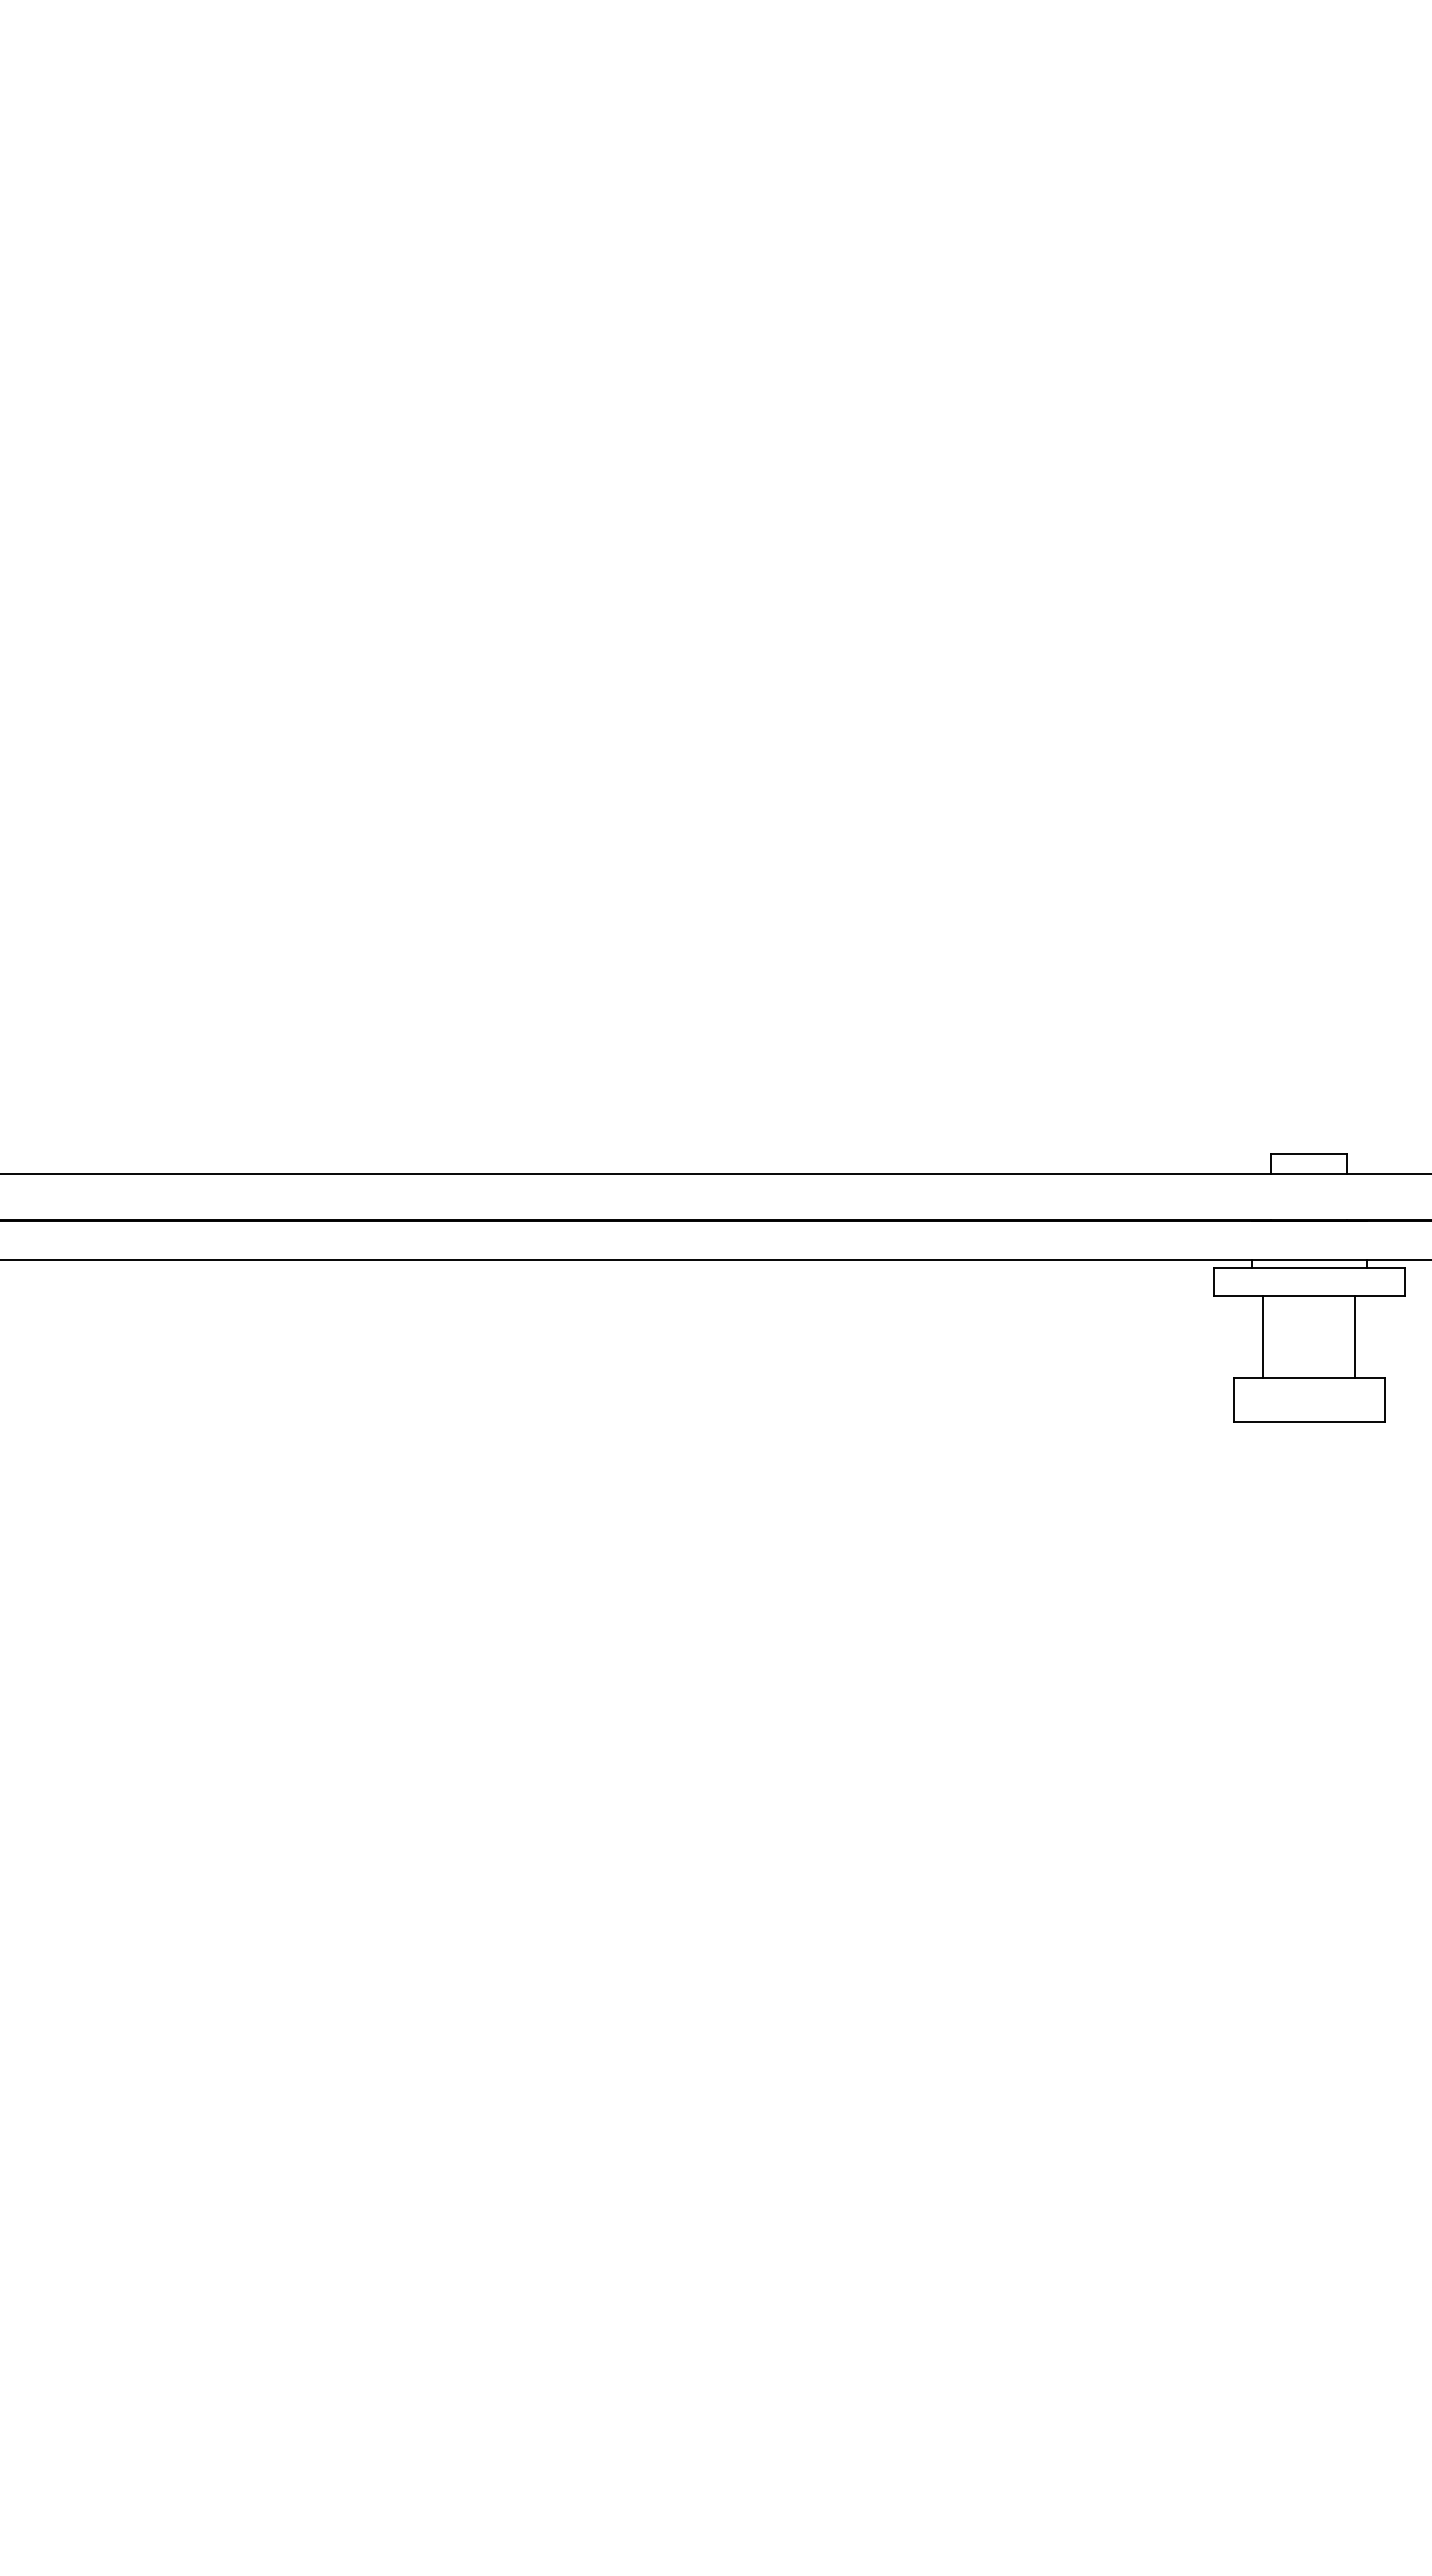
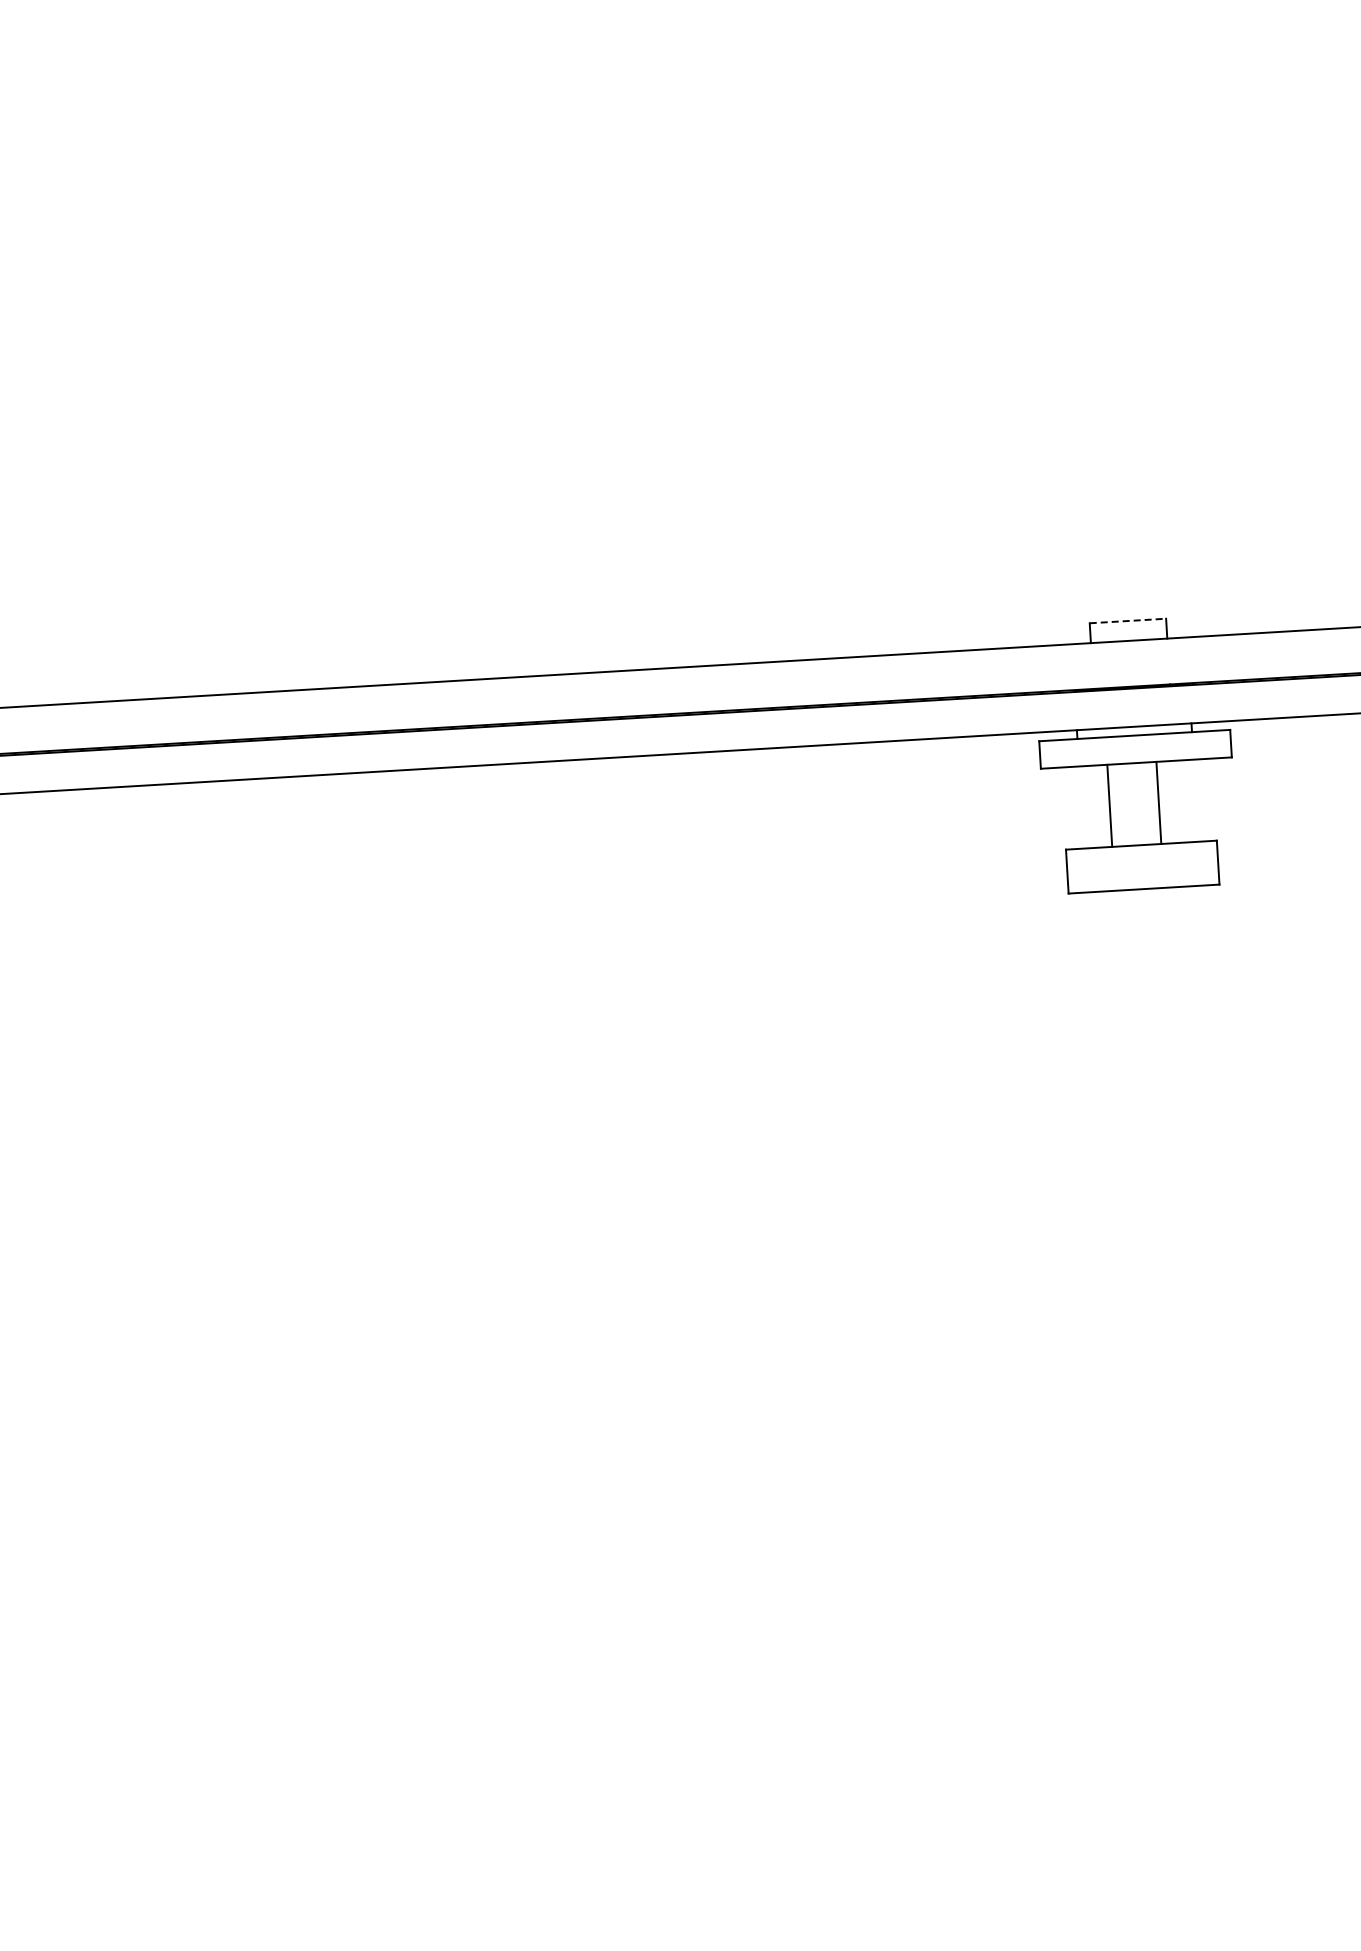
line: (1309, 1153) -> (1128, 620), solid -> dashed
line: (1263, 1337) -> (1159, 803), moved
line: (1355, 1337) -> (1110, 806), moved

